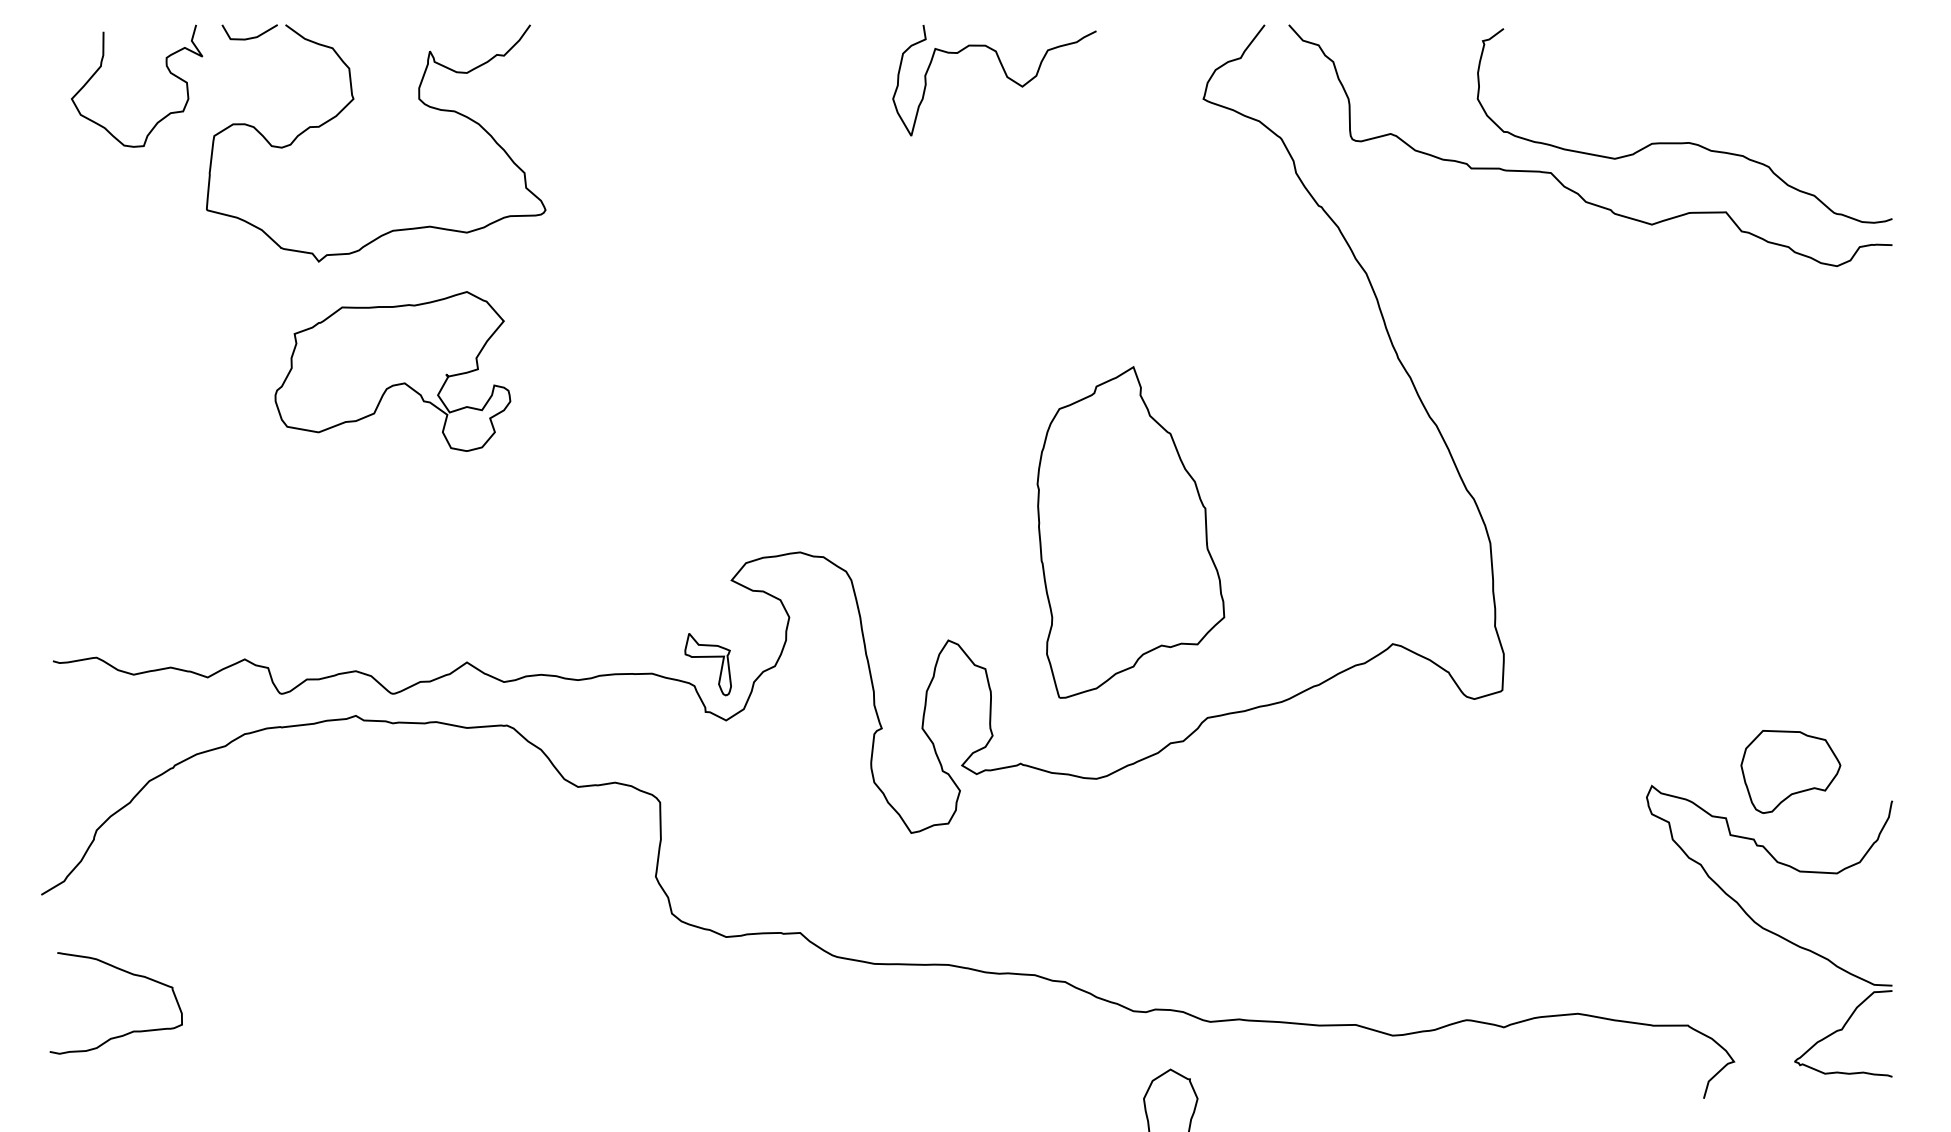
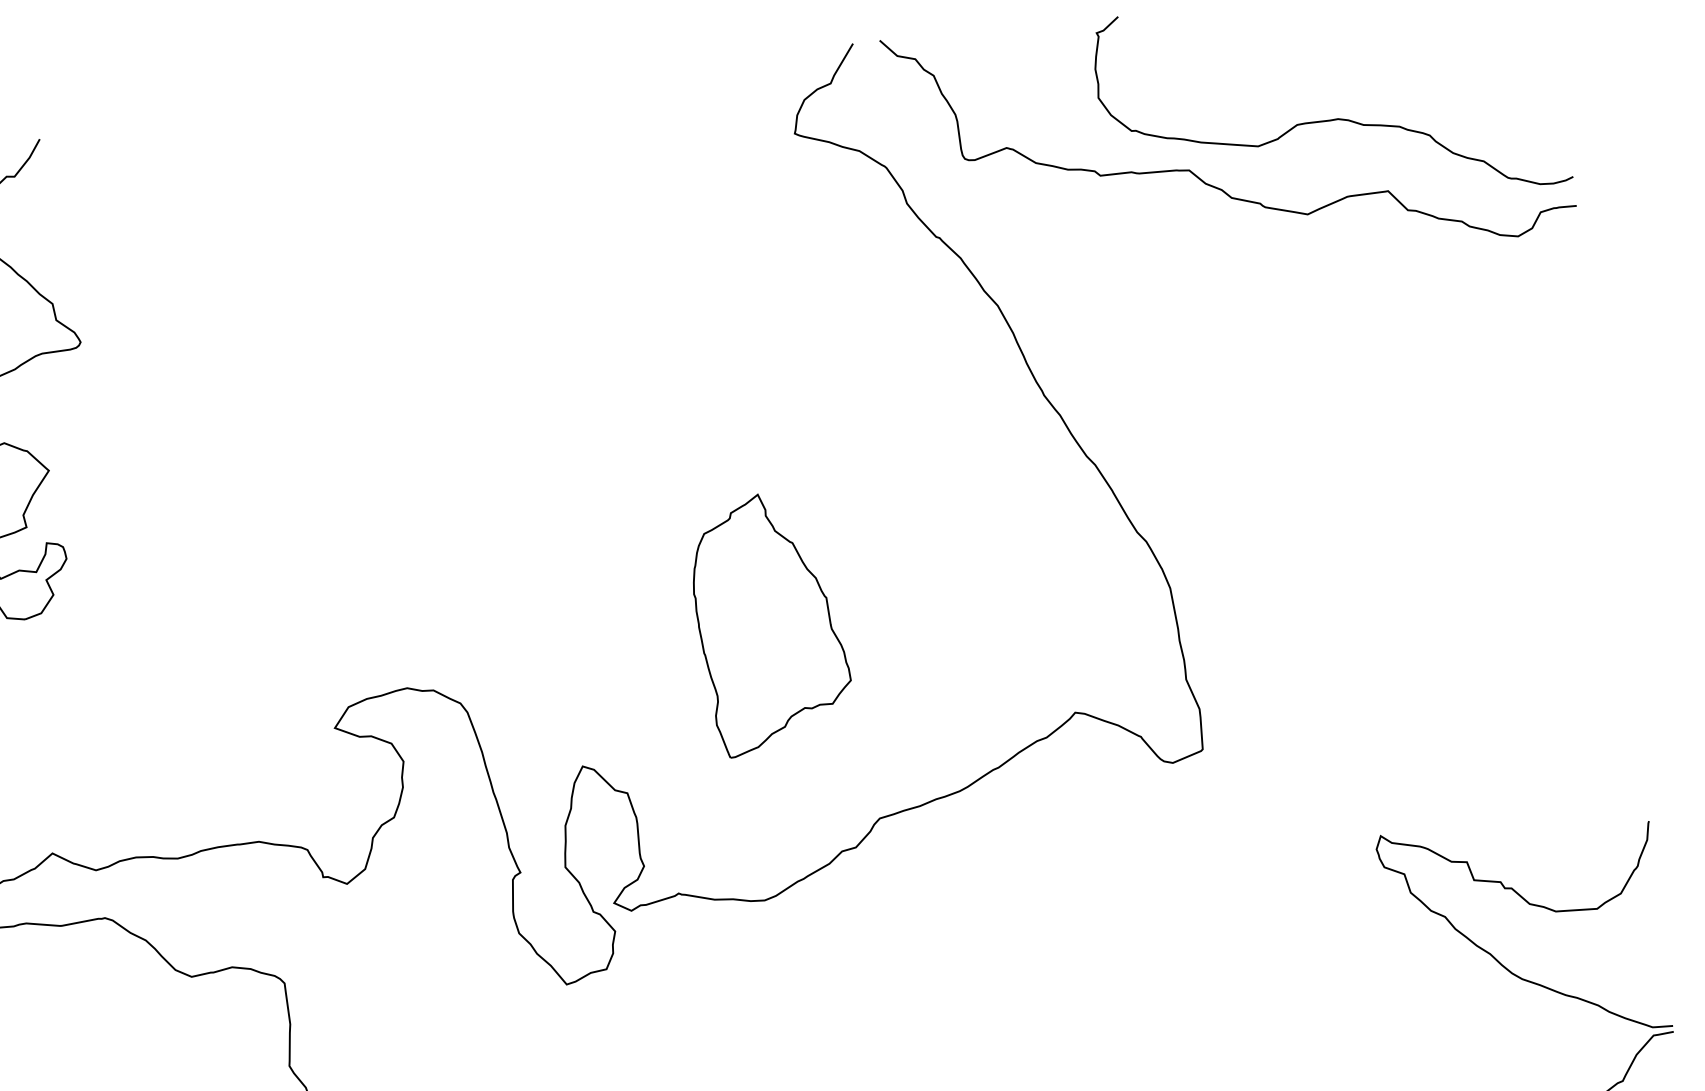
curve: (1005, 75) -> (572, 133), removed
part: (1130, 532) -> (770, 623), size x0.7
part: (707, 657) -> (318, 816), removed
part: (1790, 771) -> (1532, 802), removed

